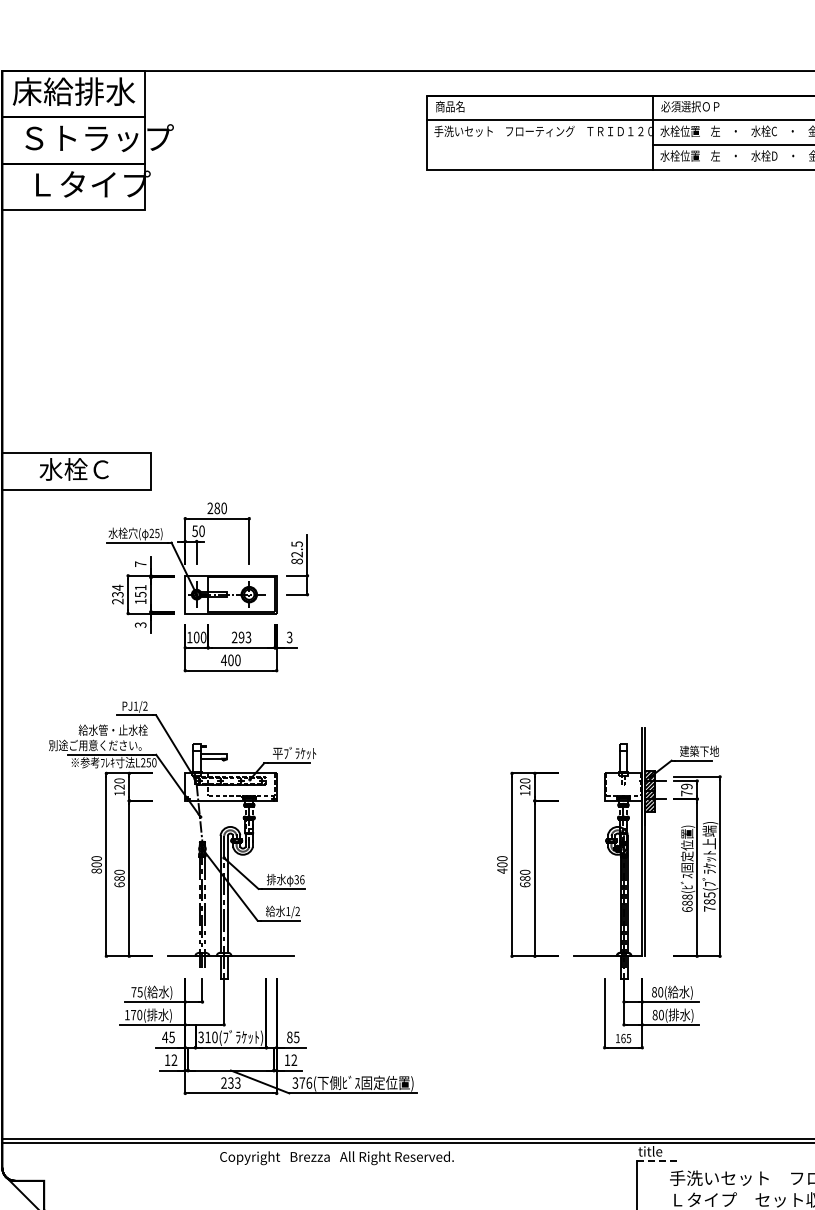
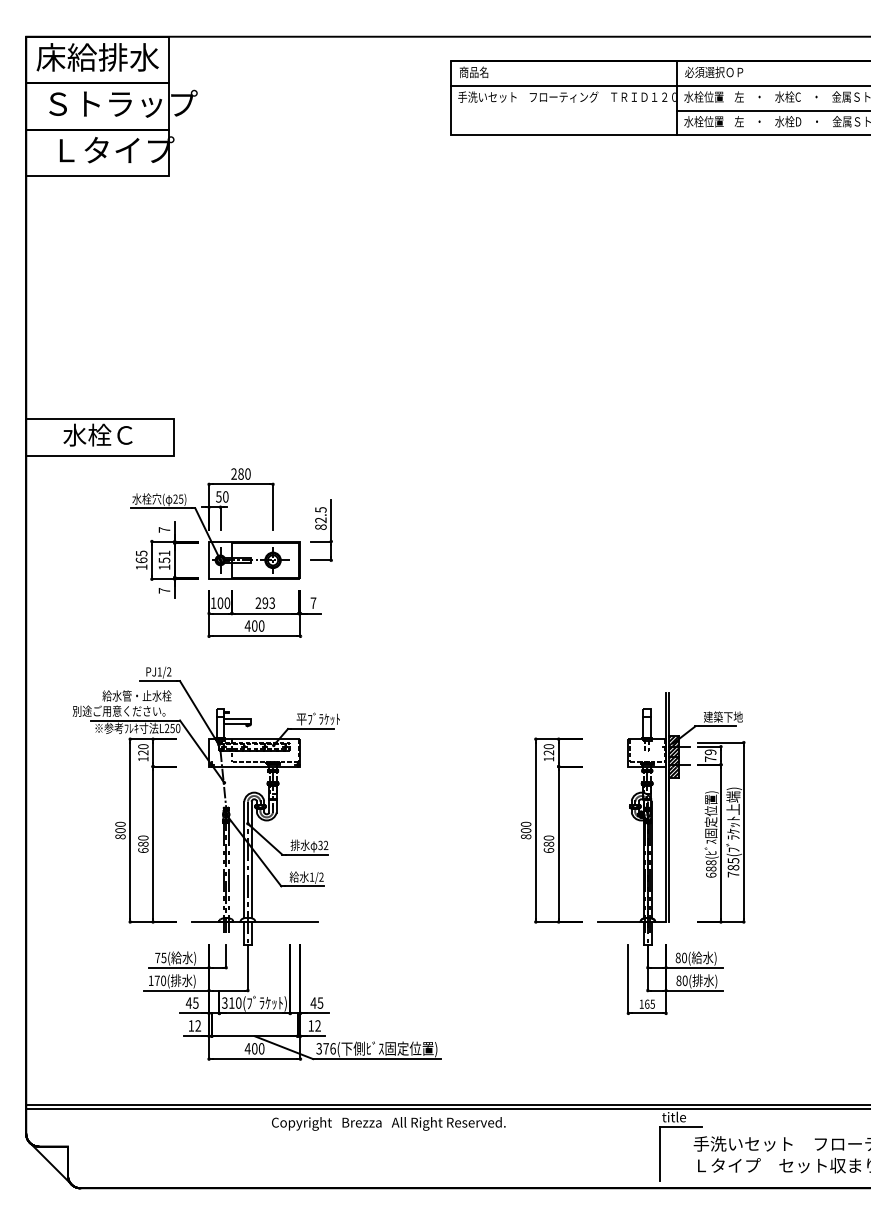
text: (117, 594) -> (141, 560), 234 -> 165
text: (140, 624) -> (164, 590), 3 -> 7
text: (289, 637) -> (313, 603), 3 -> 7
text: (501, 870) -> (525, 836), 400 -> 800
text: (301, 879) -> (325, 845), 36 -> 32
text: (289, 1036) -> (313, 1002), 85 -> 45
text: (230, 1082) -> (254, 1048), 233 -> 400
text: (336, 1157) -> (388, 1123), moved
line: (657, 1161) -> (681, 1127), dashed -> solid

